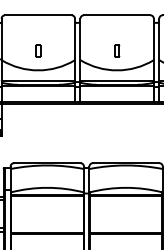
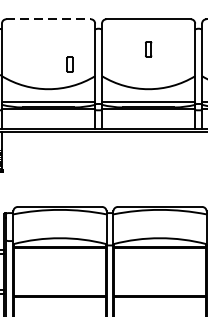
line: (38, 15) -> (48, 19), solid -> dashed
part: (38, 50) -> (70, 63), moved
part: (117, 50) -> (149, 48), moved

